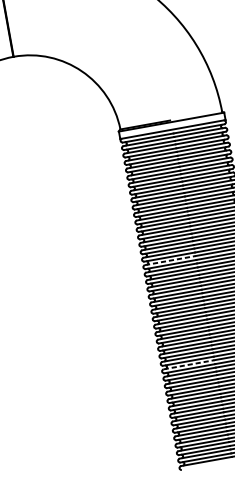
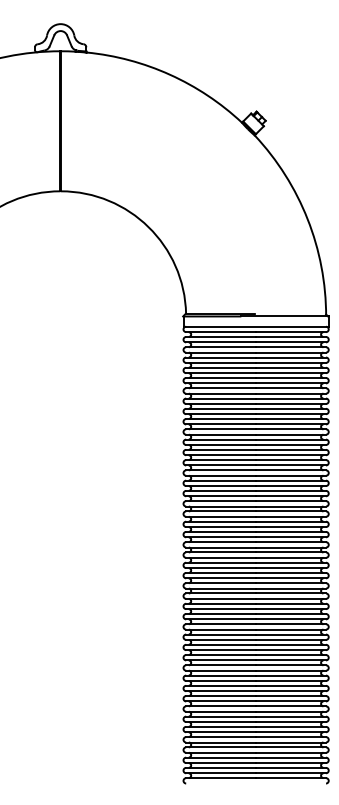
line: (170, 260) -> (221, 501), dashed -> solid
line: (189, 364) -> (221, 644), dashed -> solid

